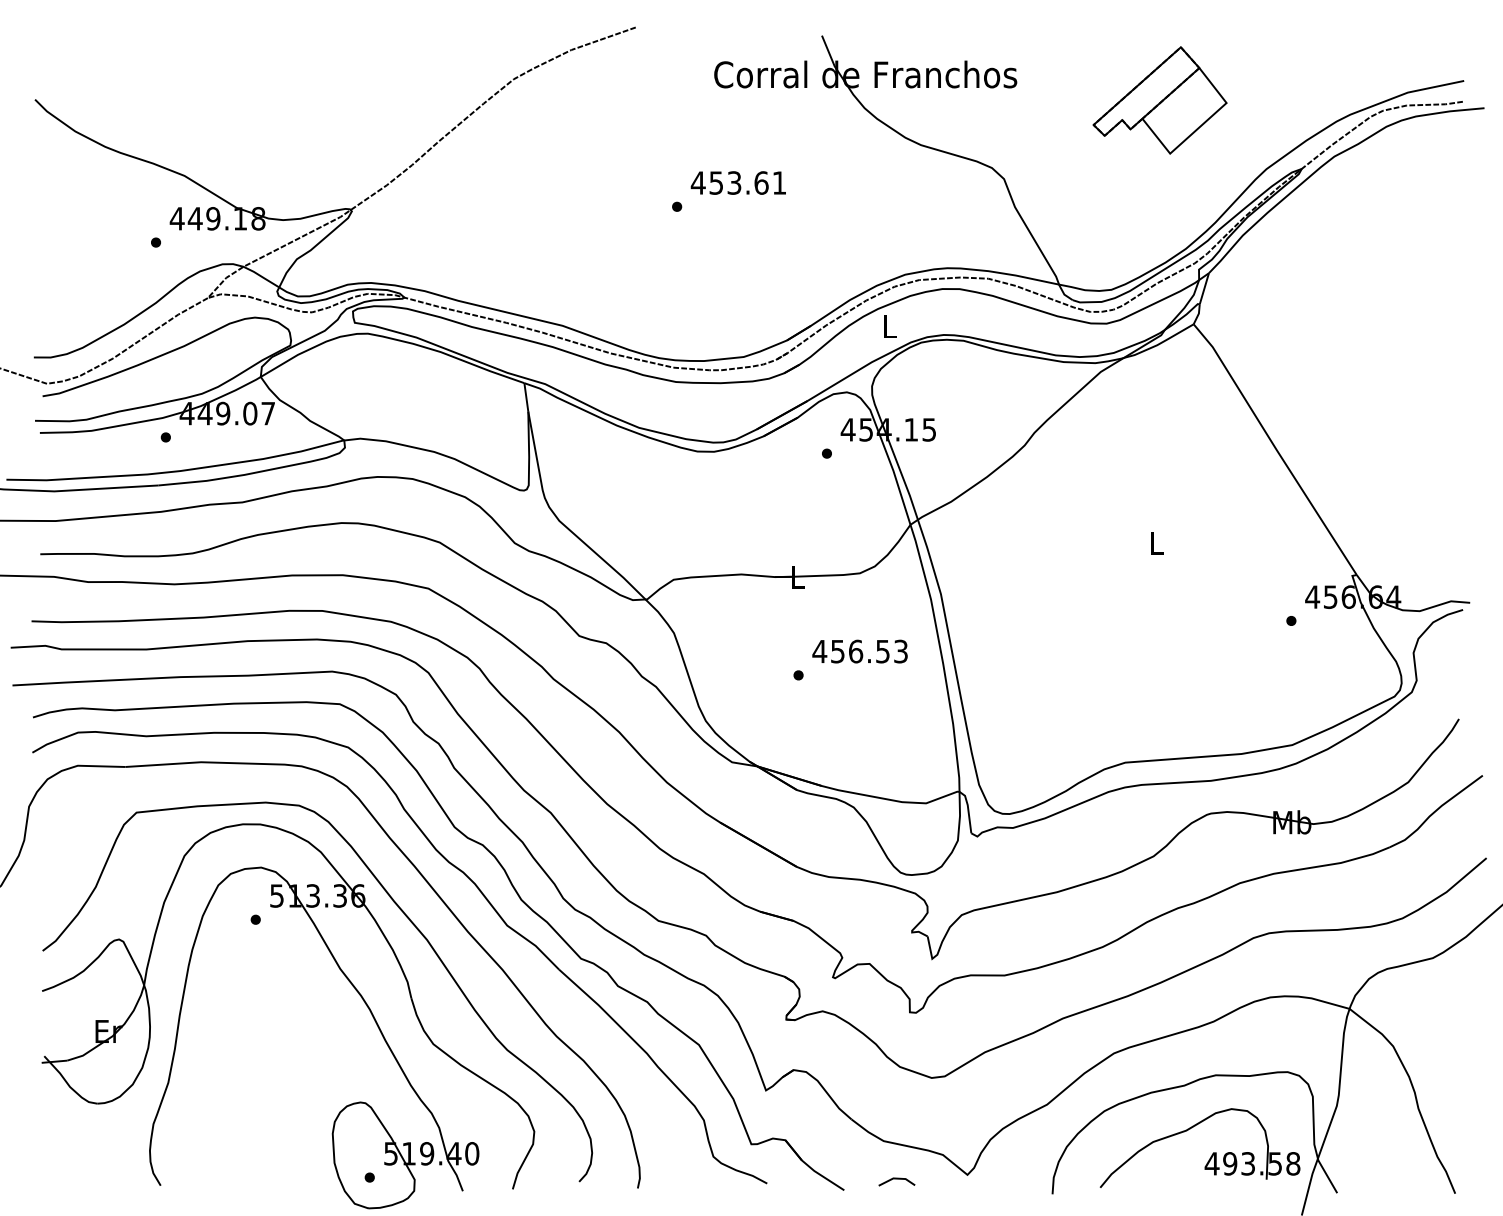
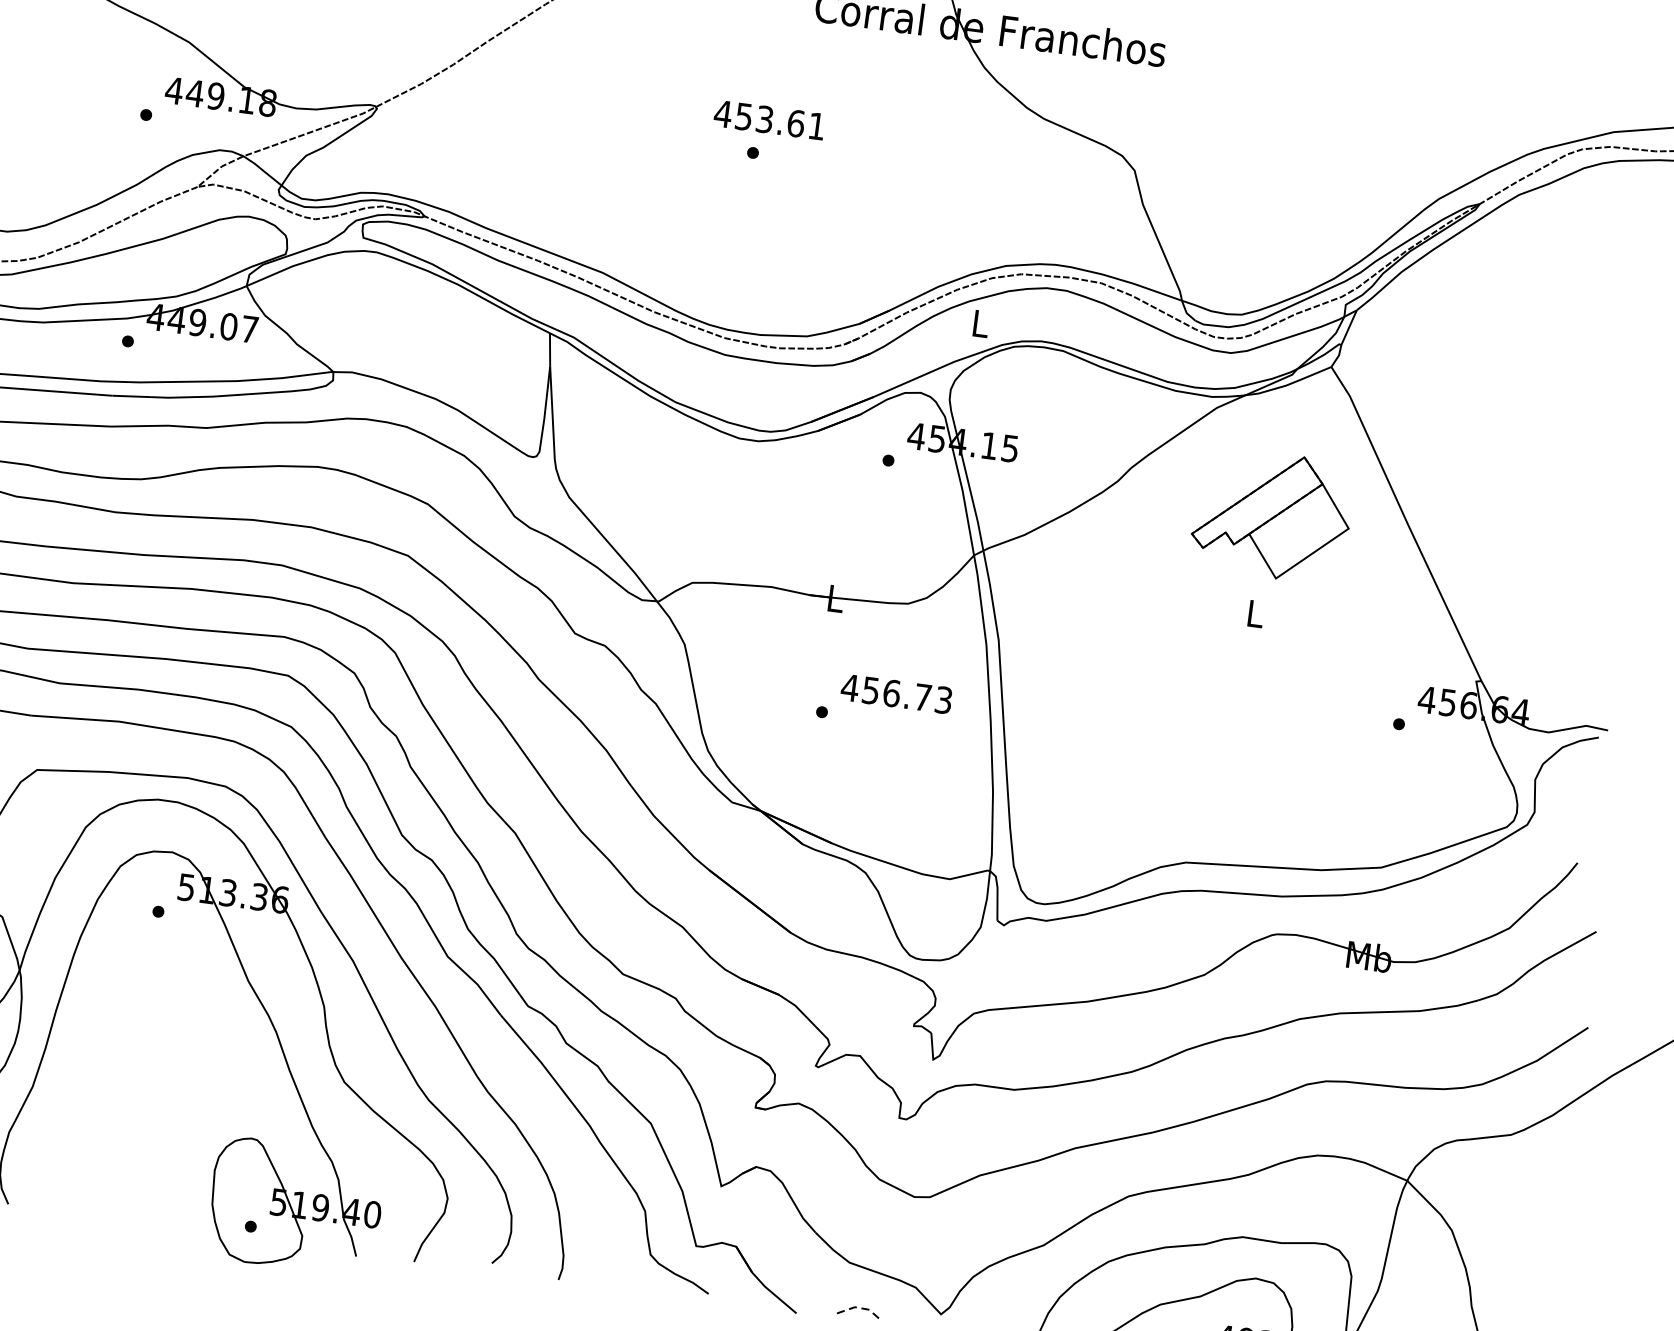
part: (1159, 100) -> (1271, 515), moved
text: (737, 182) -> (768, 119), moved
text: (882, 651) -> (922, 697), 456.53 -> 456.73
line: (897, 1178) -> (859, 1307), solid -> dashed

